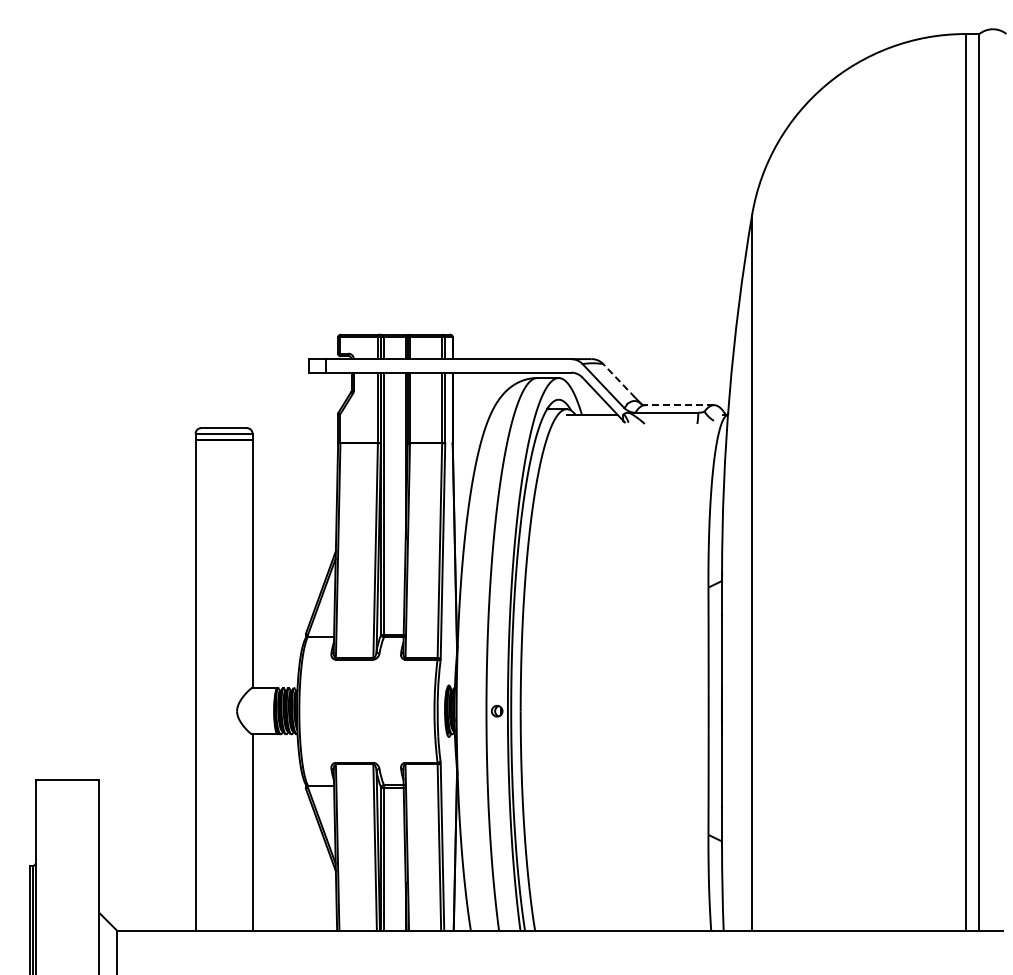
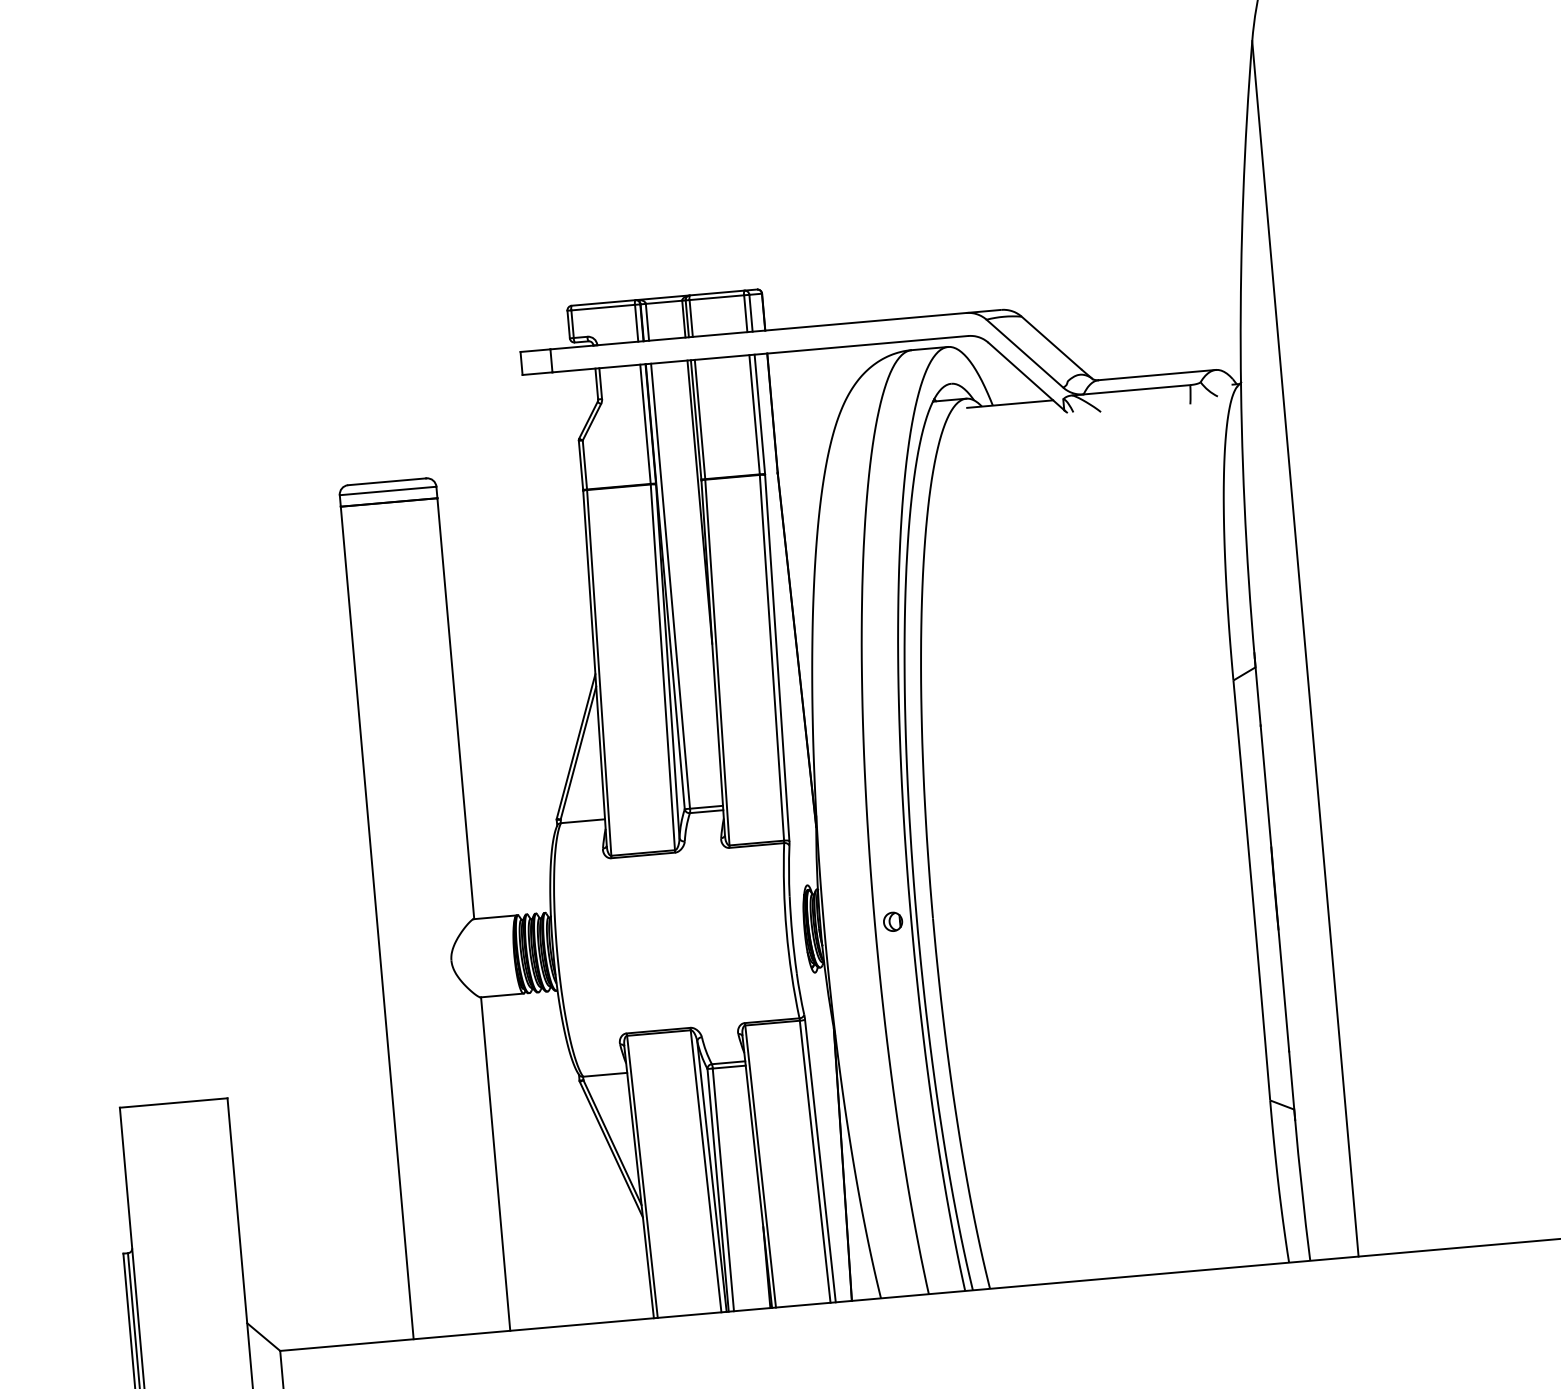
line: (619, 380) -> (1051, 342), dashed -> solid
line: (679, 405) -> (1157, 375), dashed -> solid

